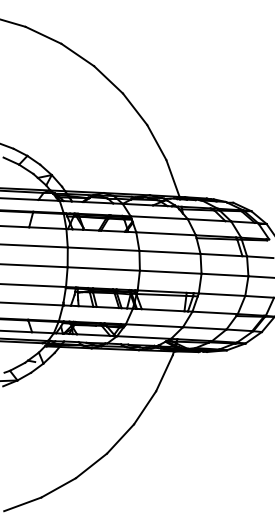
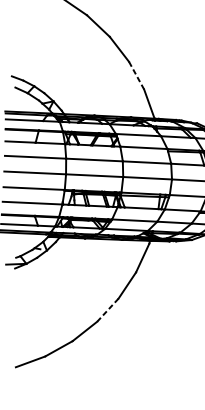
line: (156, 142) -> (136, 75), solid -> dashed
line: (120, 439) -> (107, 310), solid -> dashed

